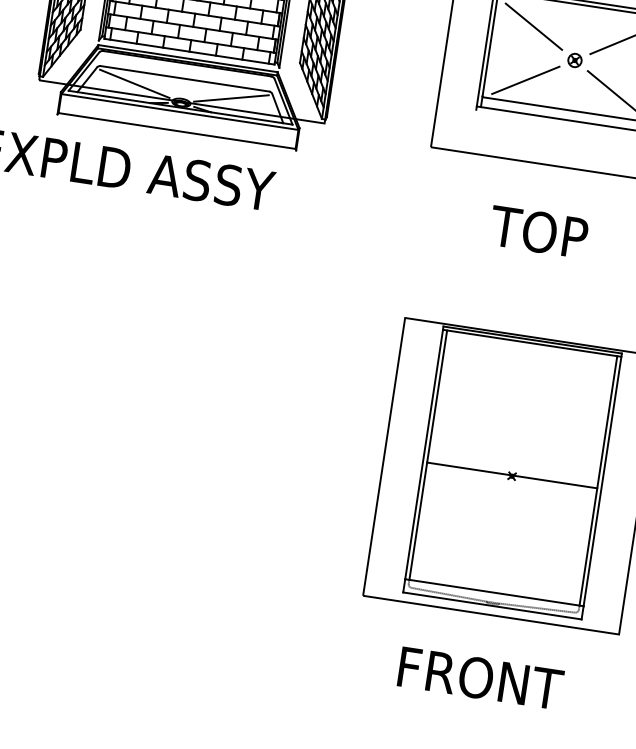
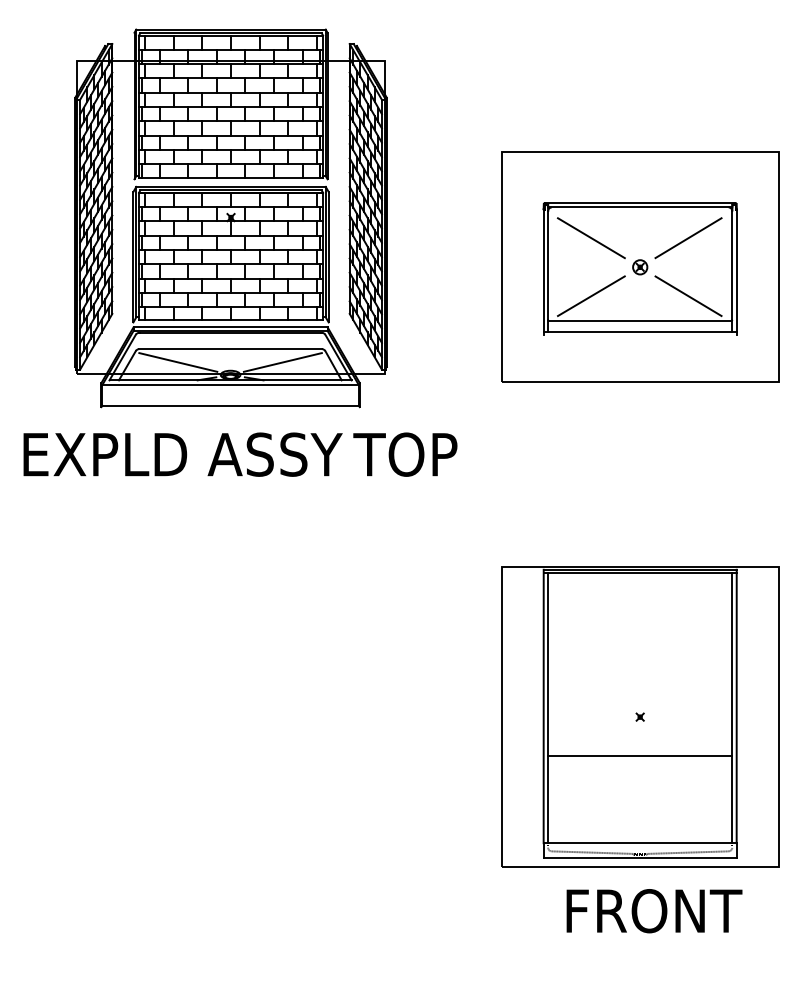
text: (538, 231) -> (405, 454), moved
line: (512, 475) -> (640, 756), moved
text: (480, 678) -> (654, 911), moved

